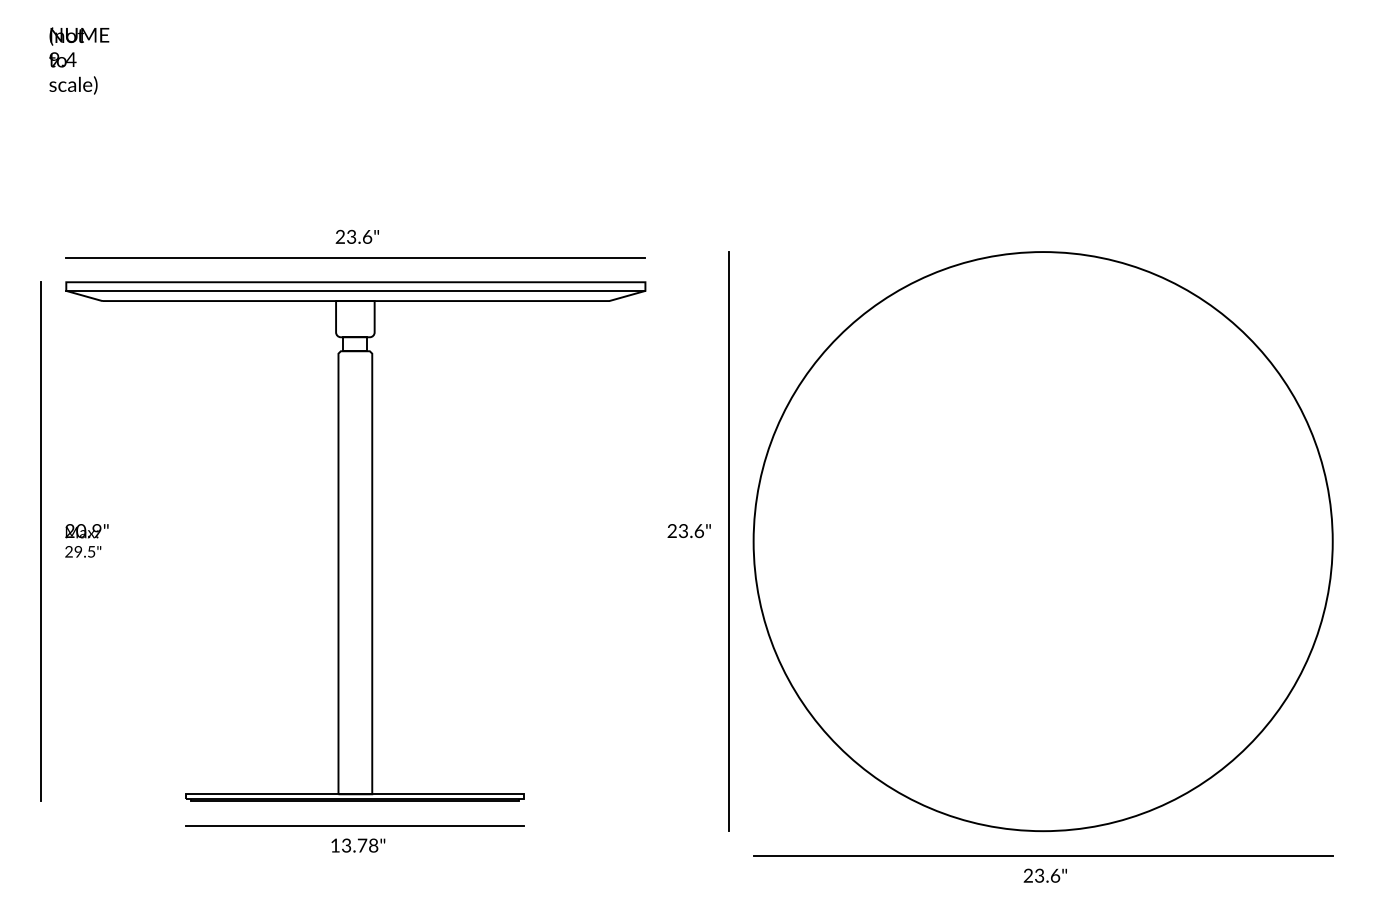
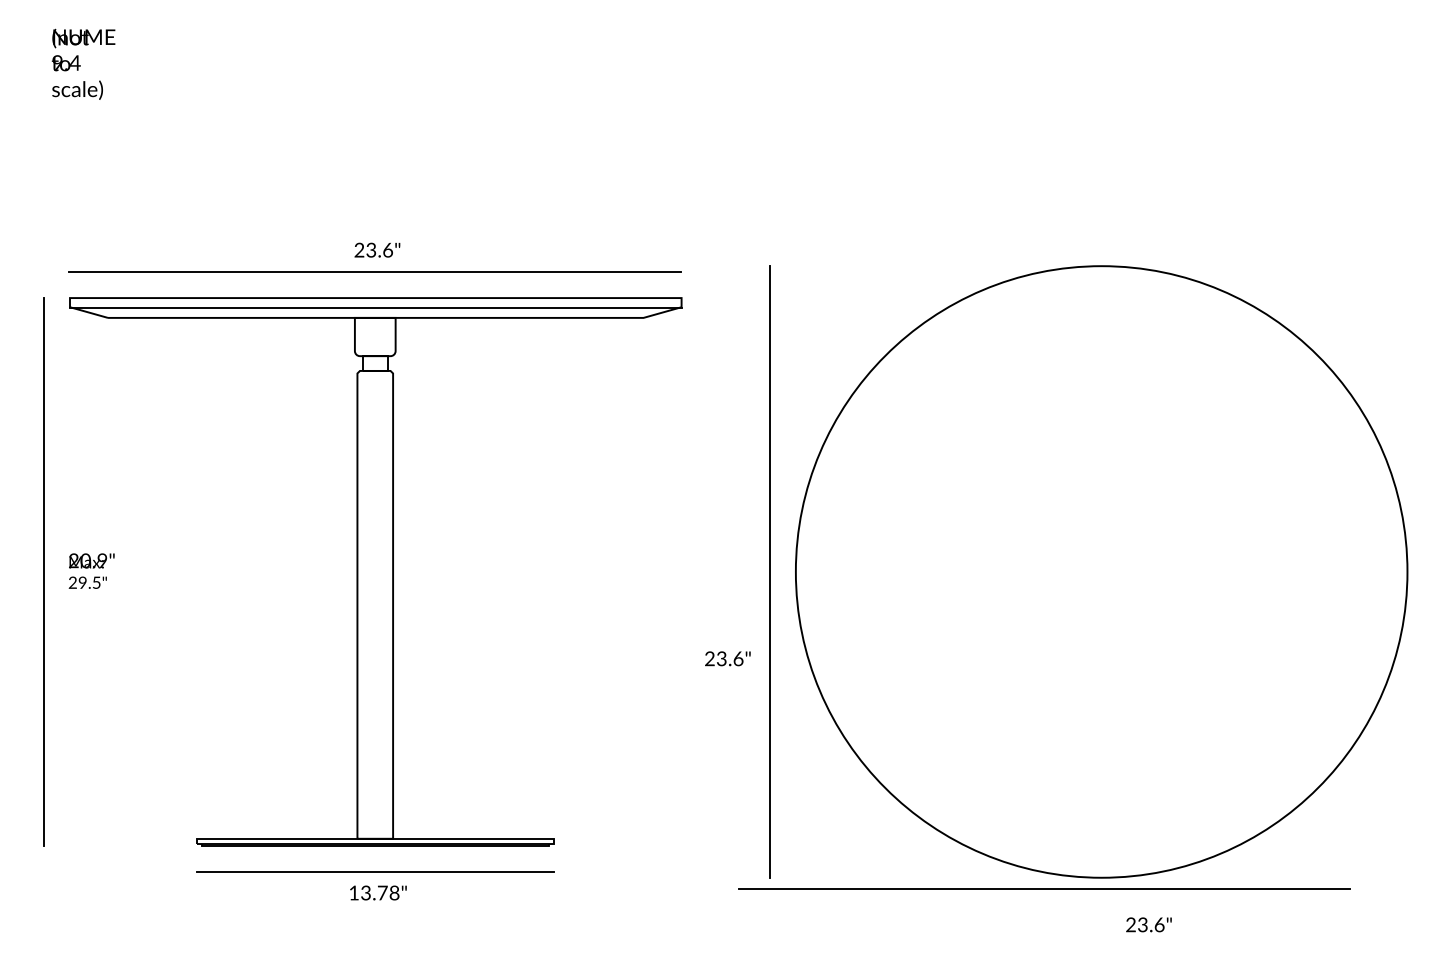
text: (688, 530) -> (727, 658), moved
line: (1043, 855) -> (1044, 888), moved
text: (1044, 875) -> (1148, 924), moved

